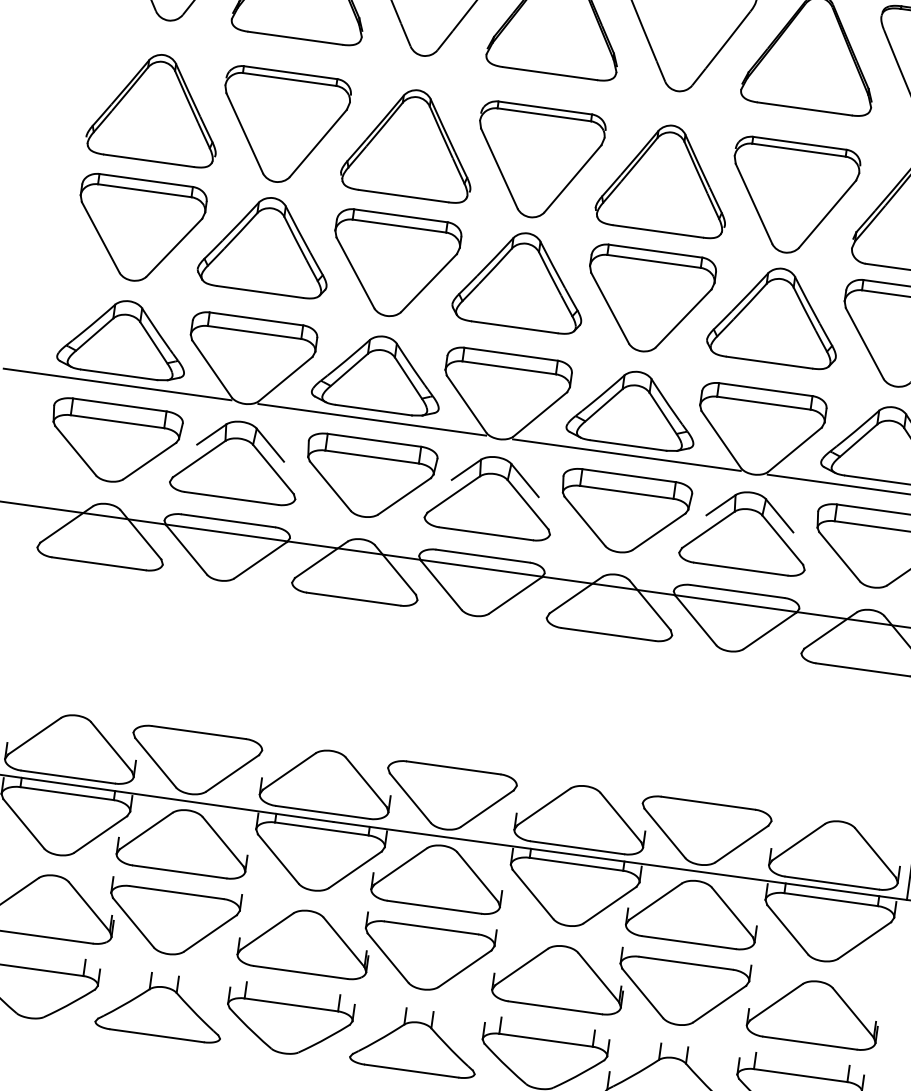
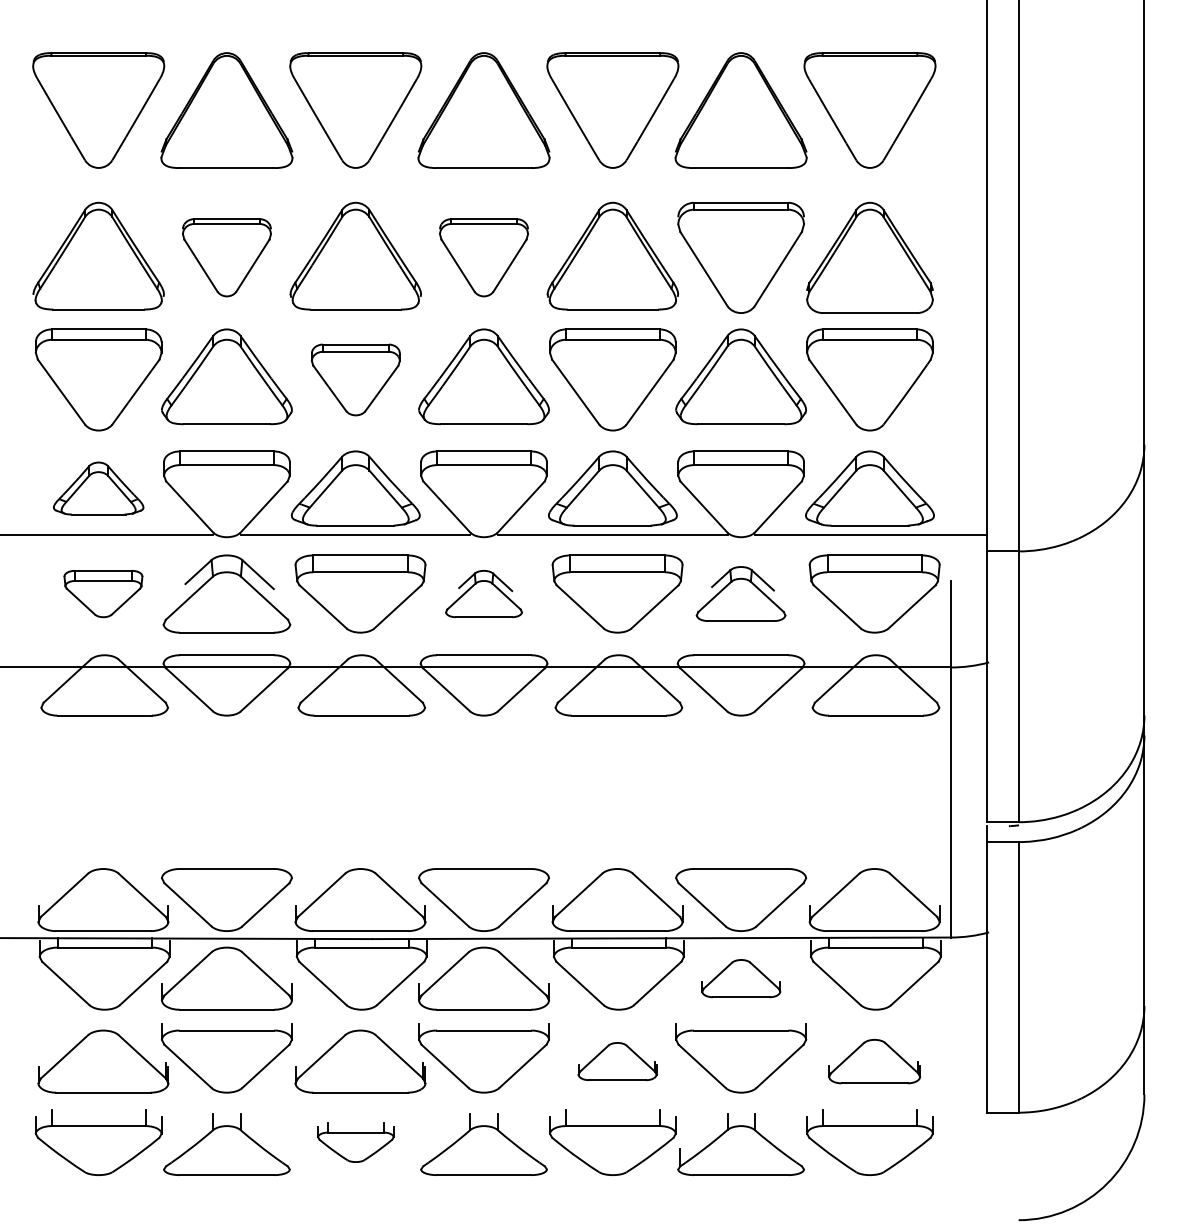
part: (282, 126) -> (226, 257), size x0.7
part: (537, 162) -> (483, 257), size x0.7
part: (393, 265) -> (355, 379), size x0.7
part: (124, 338) -> (98, 488), size x0.7
part: (114, 442) -> (103, 593), size x0.6
part: (491, 494) -> (483, 593), size x0.6
part: (745, 530) -> (740, 593), size x0.7
part: (693, 911) -> (741, 978), size x0.6
part: (559, 976) -> (617, 1061), size x0.6
part: (814, 1012) -> (874, 1061), size x0.7
part: (288, 1021) -> (355, 1142), size x0.6

